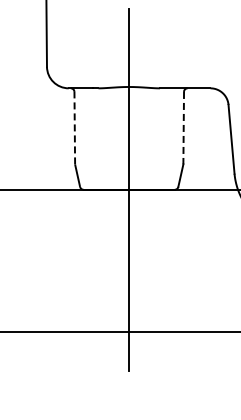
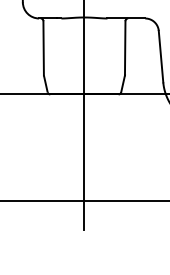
line: (74, 127) -> (43, 47), dashed -> solid
line: (183, 128) -> (125, 48), dashed -> solid

